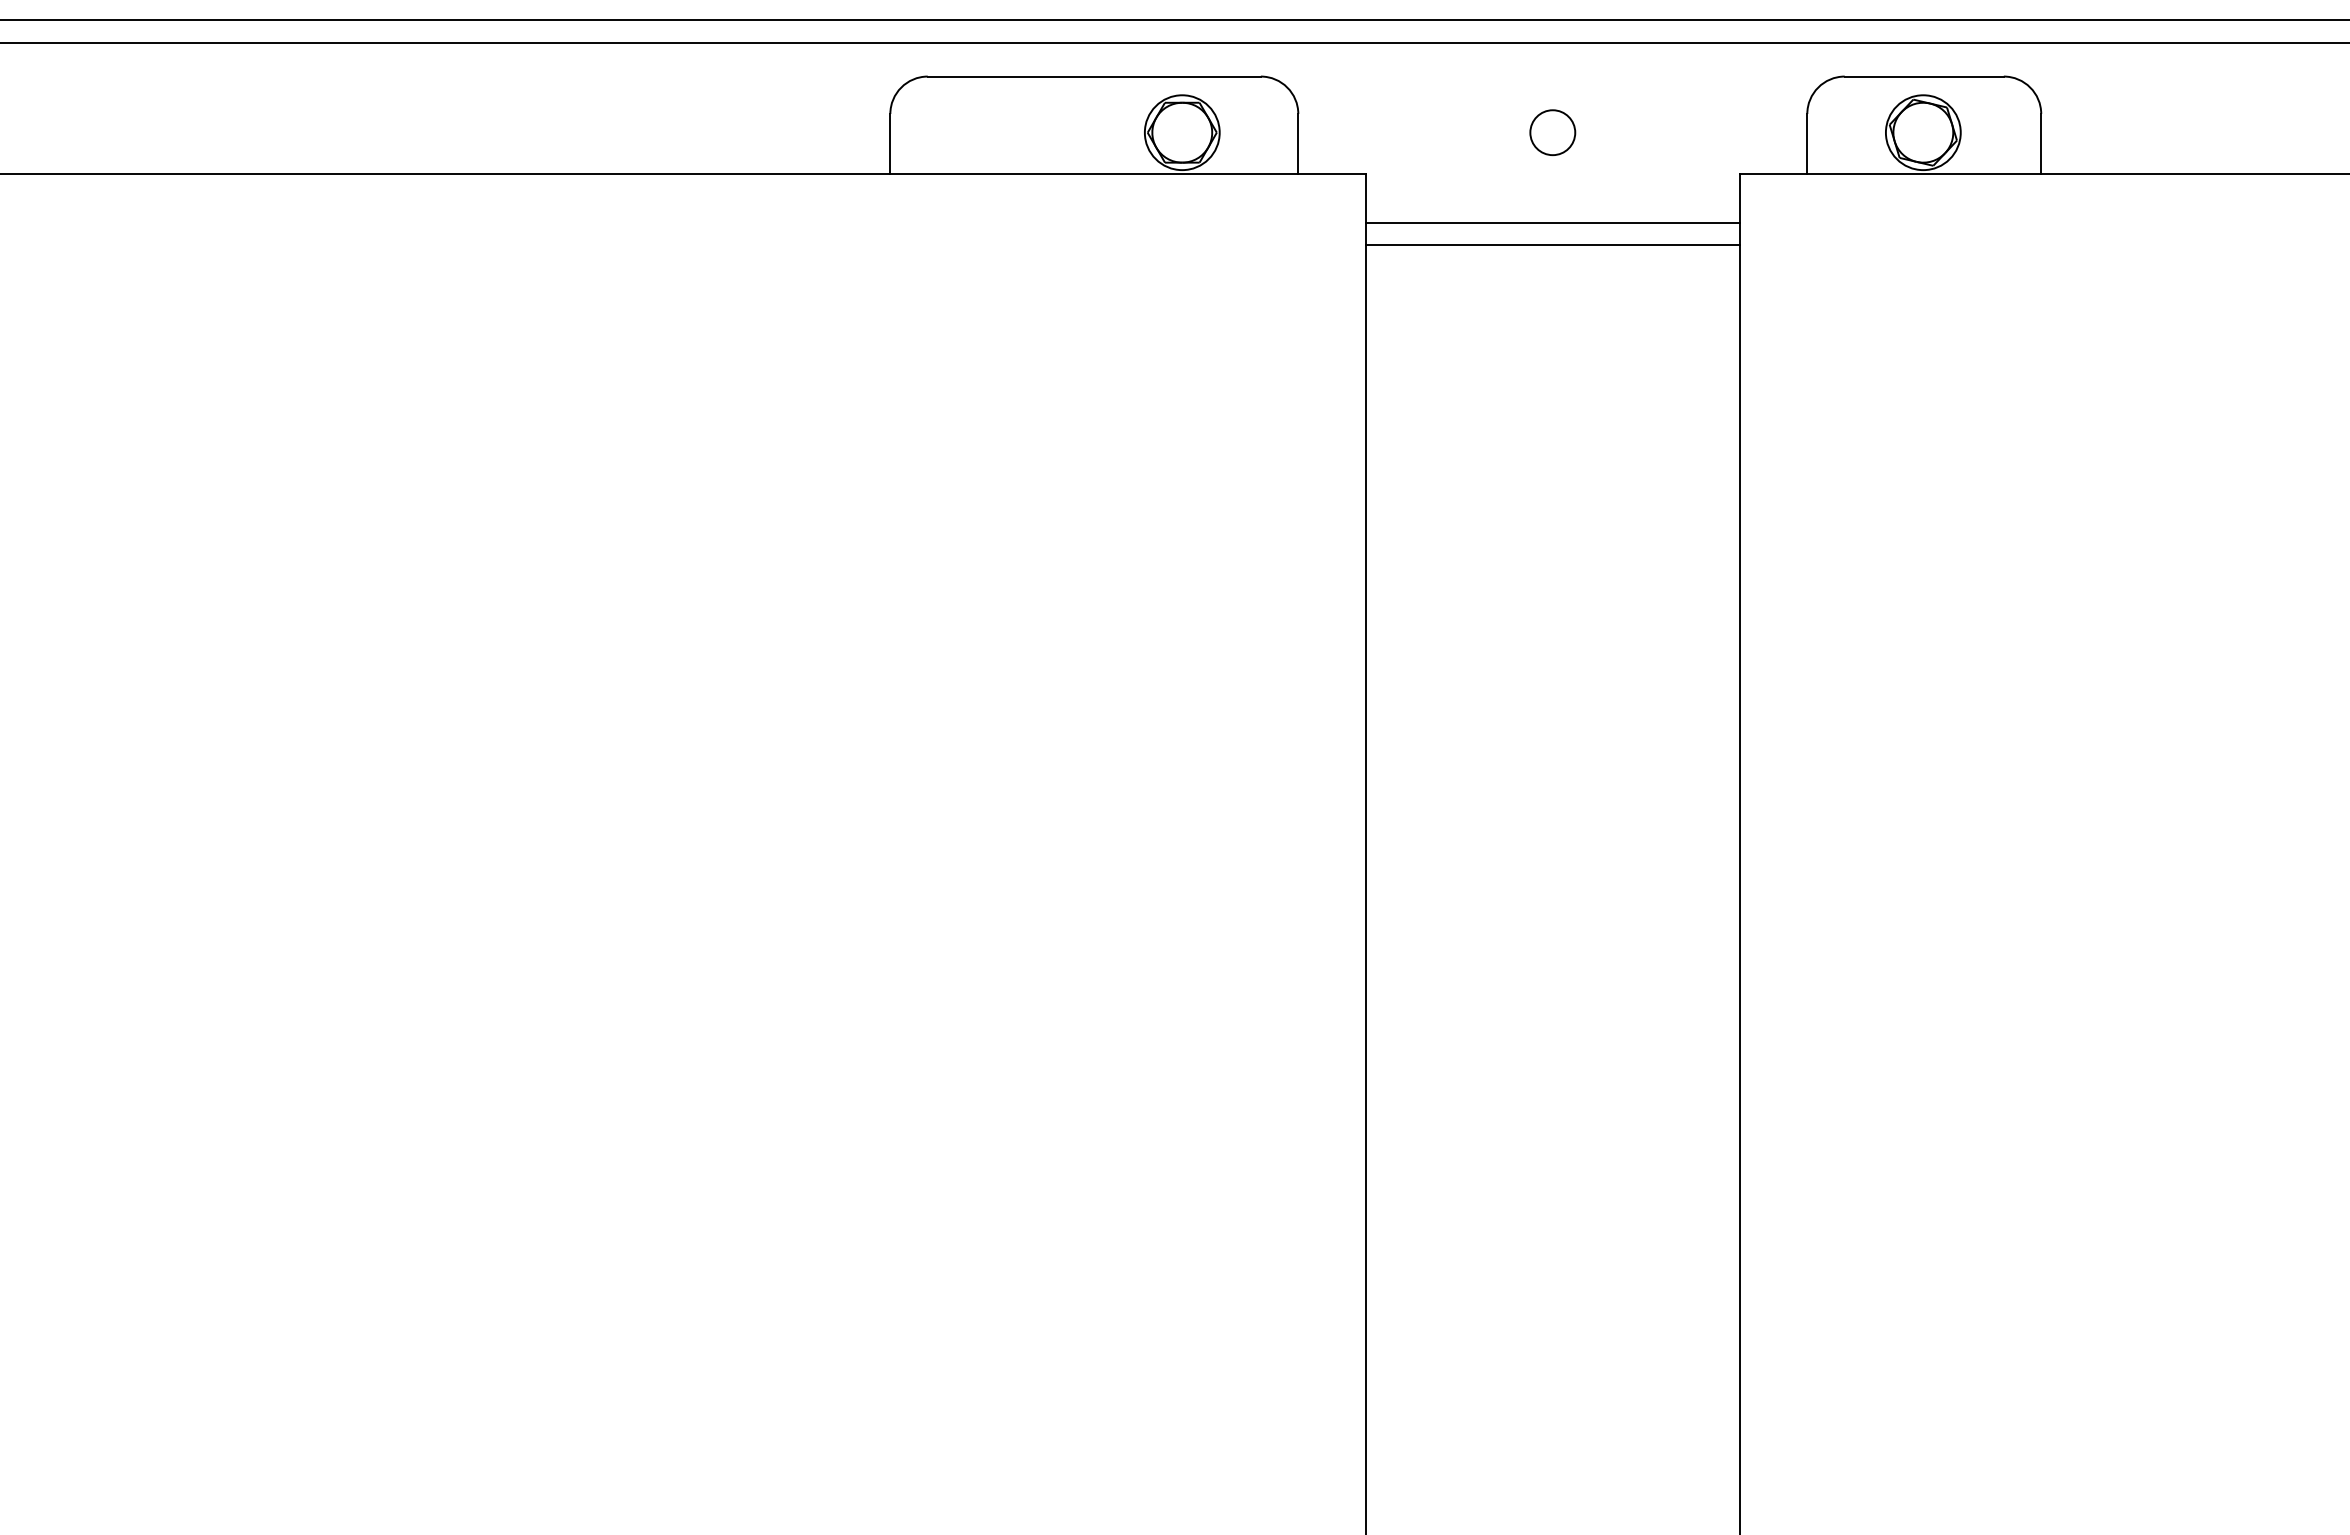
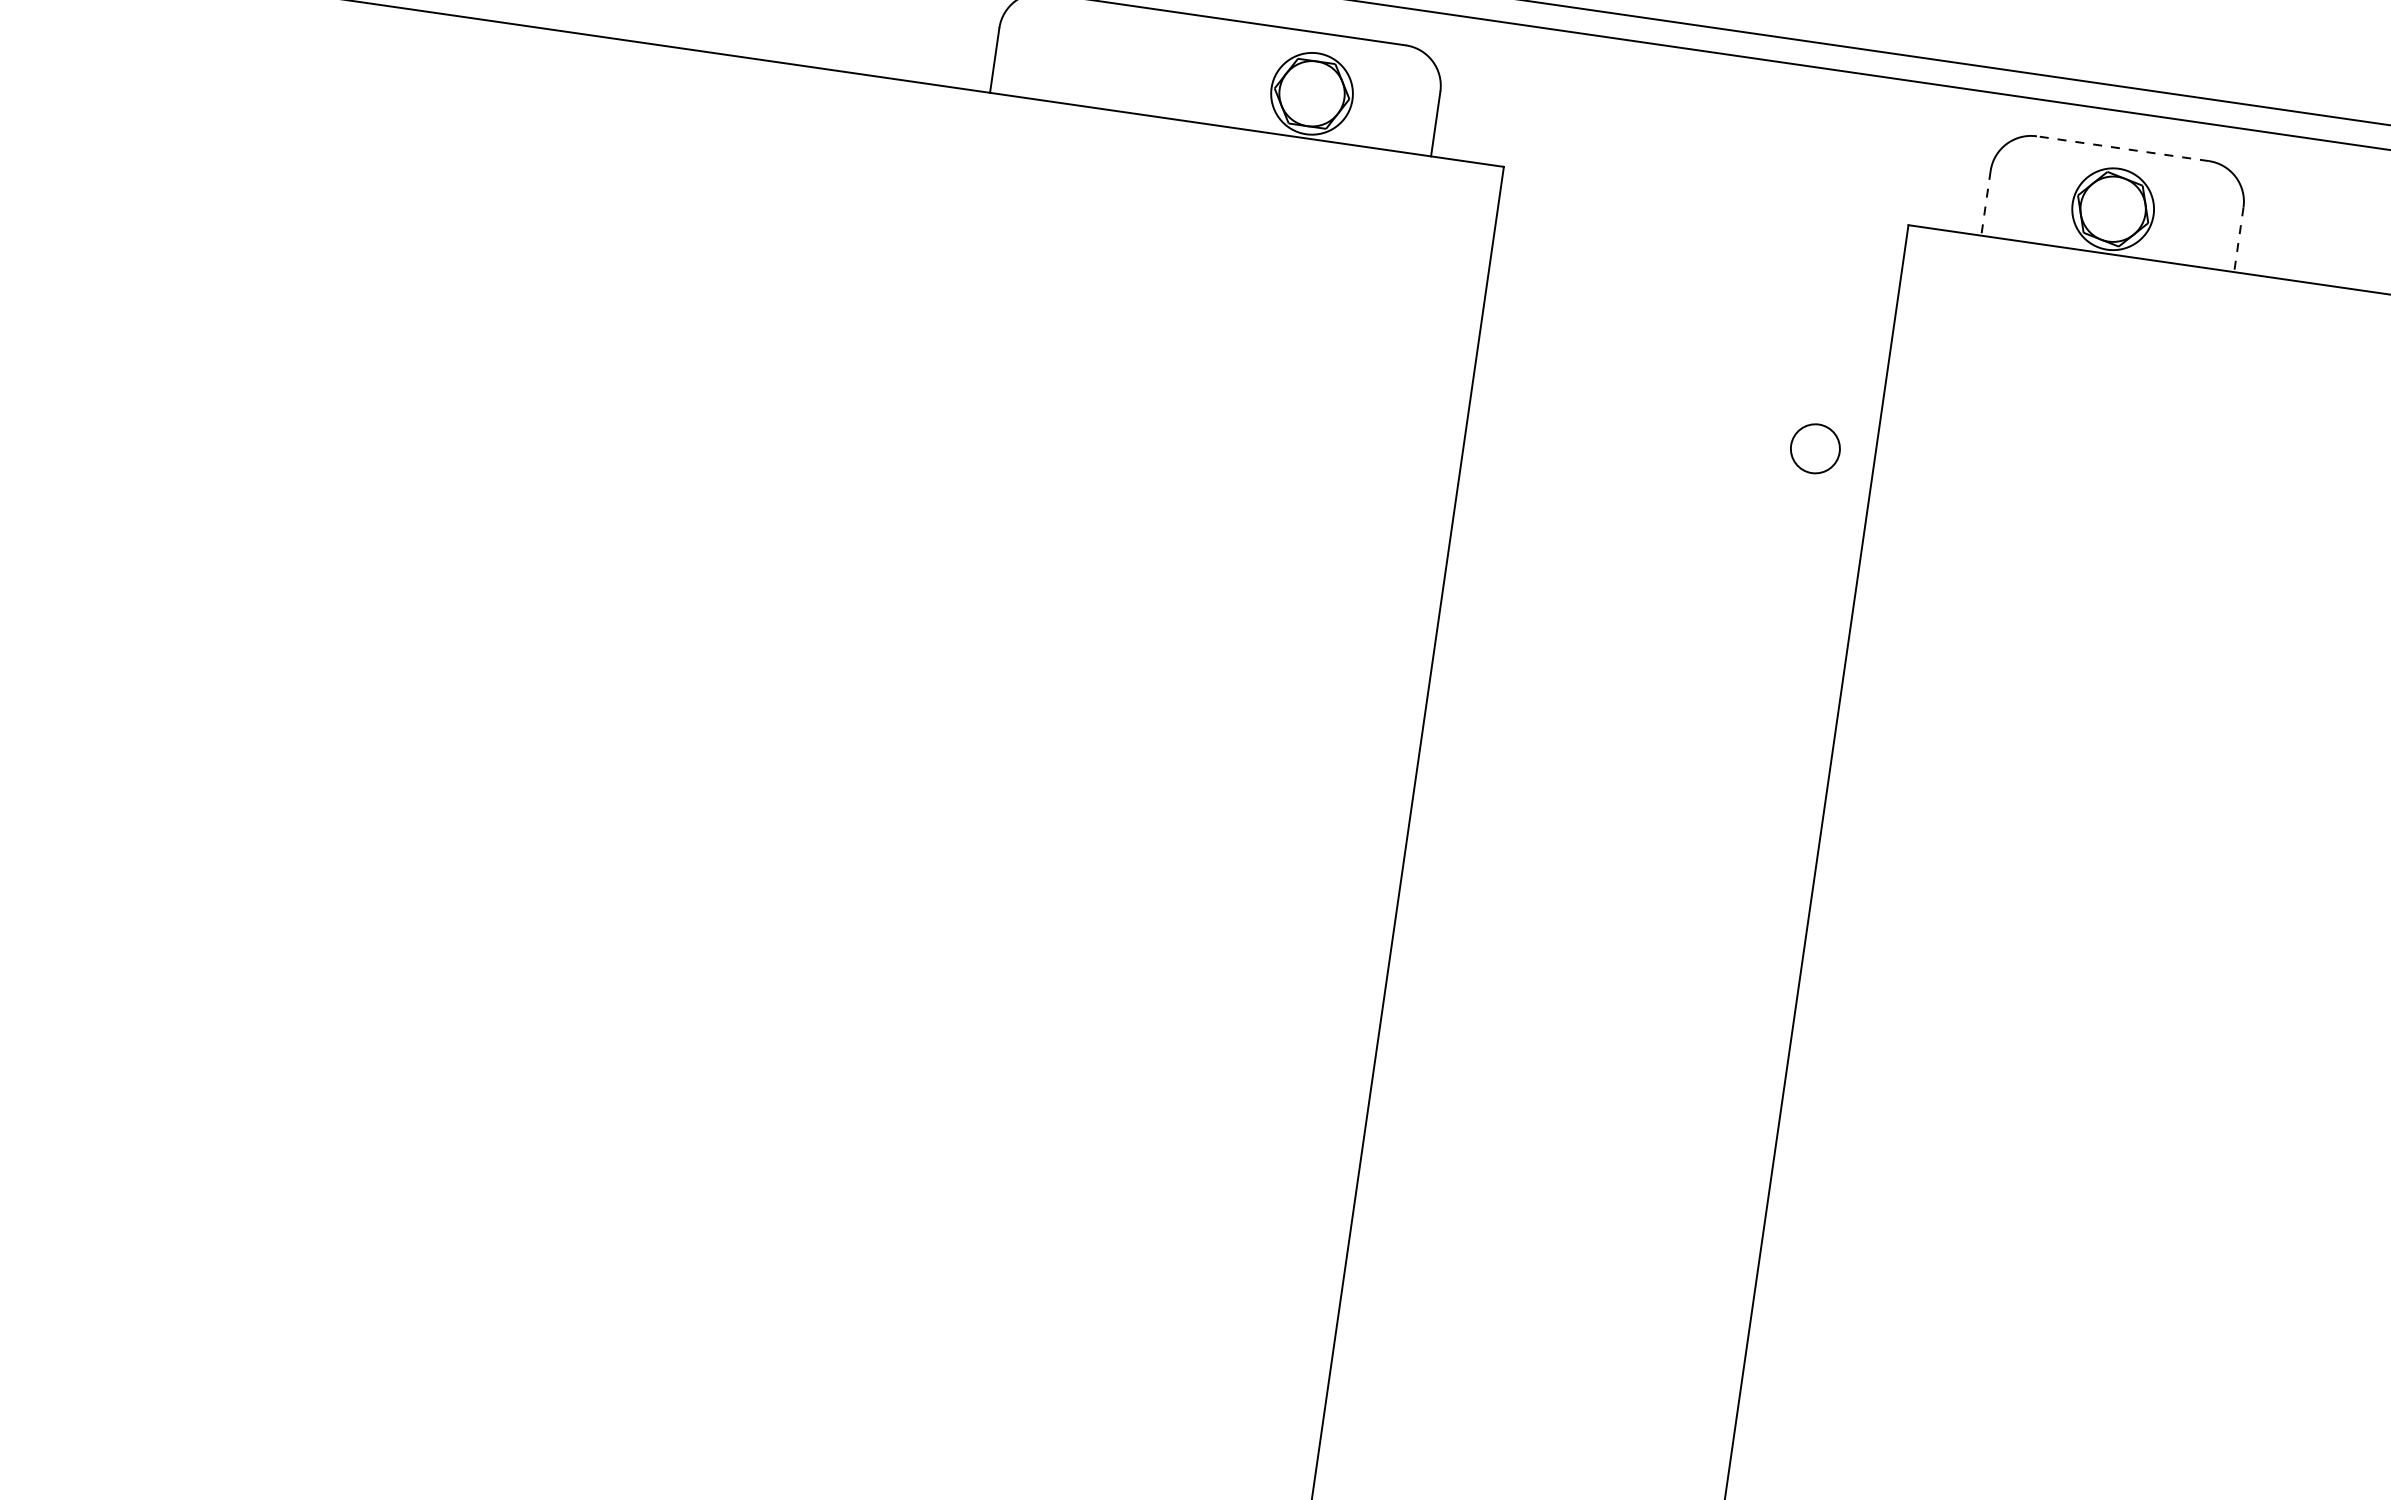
line: (1924, 76) -> (2123, 148), solid -> dashed
circle: (1552, 132) -> (1815, 448), moved
line: (1807, 143) -> (1986, 202), solid -> dashed
line: (2041, 143) -> (2239, 239), solid -> dashed
line: (1552, 222) -> (1698, 248), removed
line: (1552, 245) -> (1694, 273), removed

